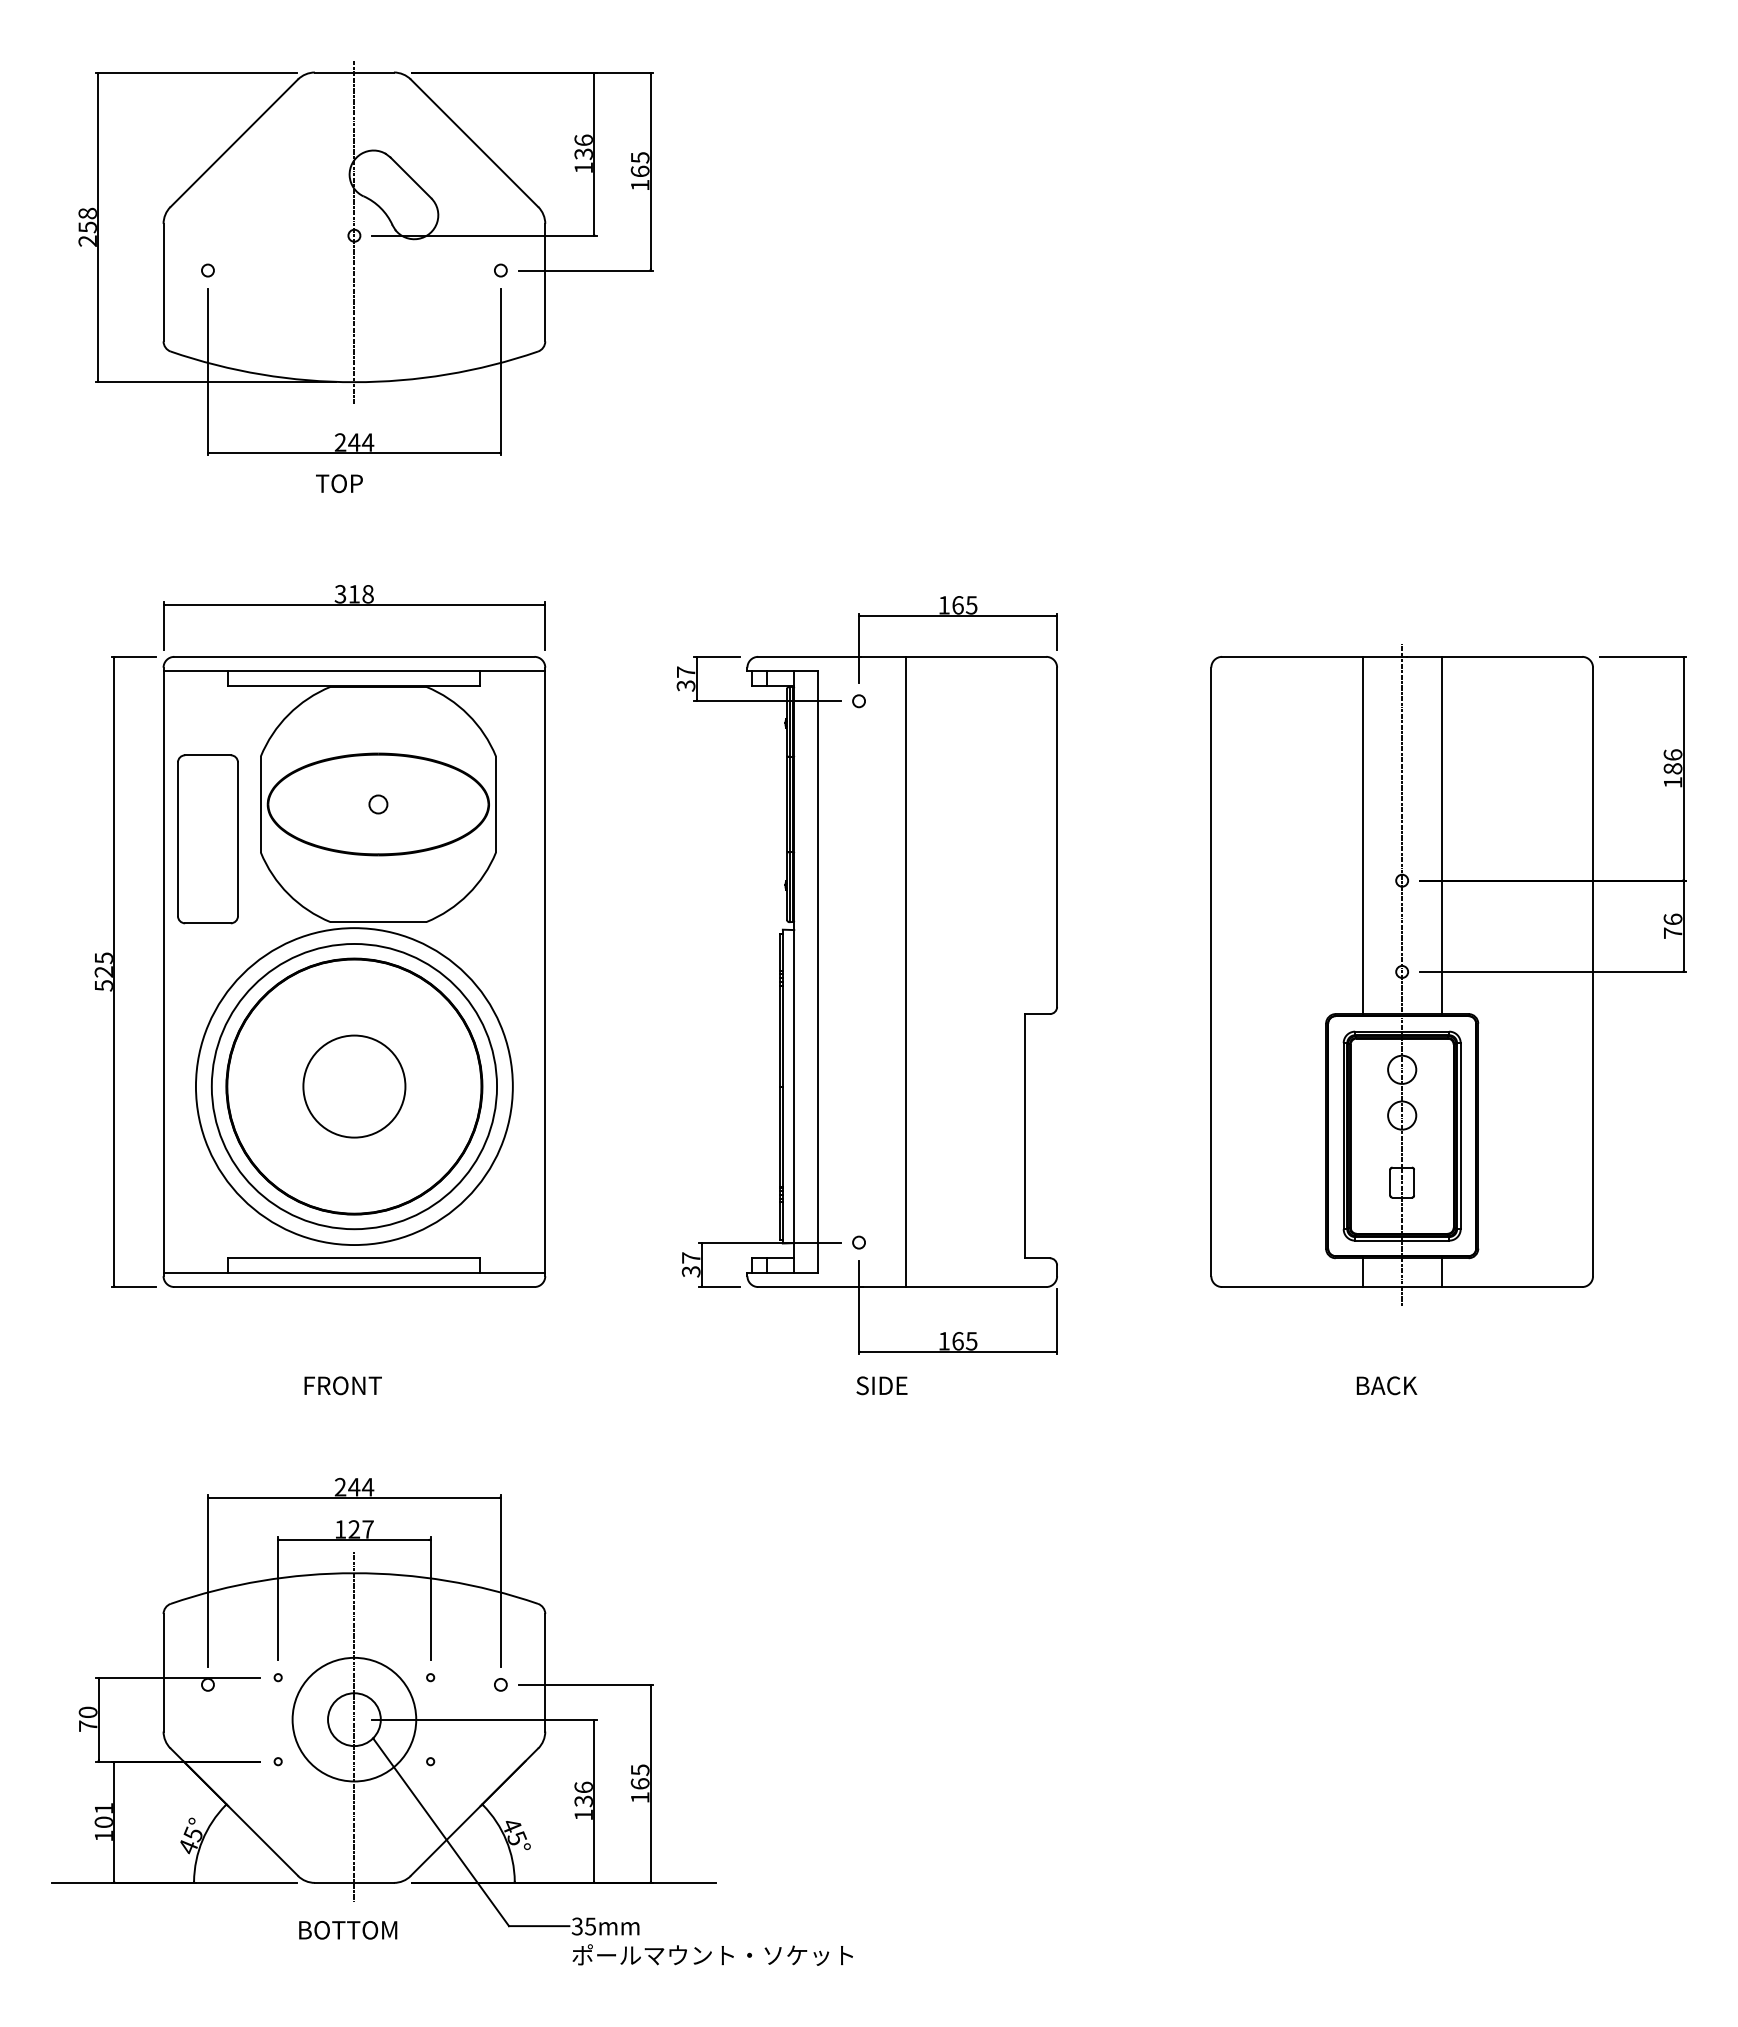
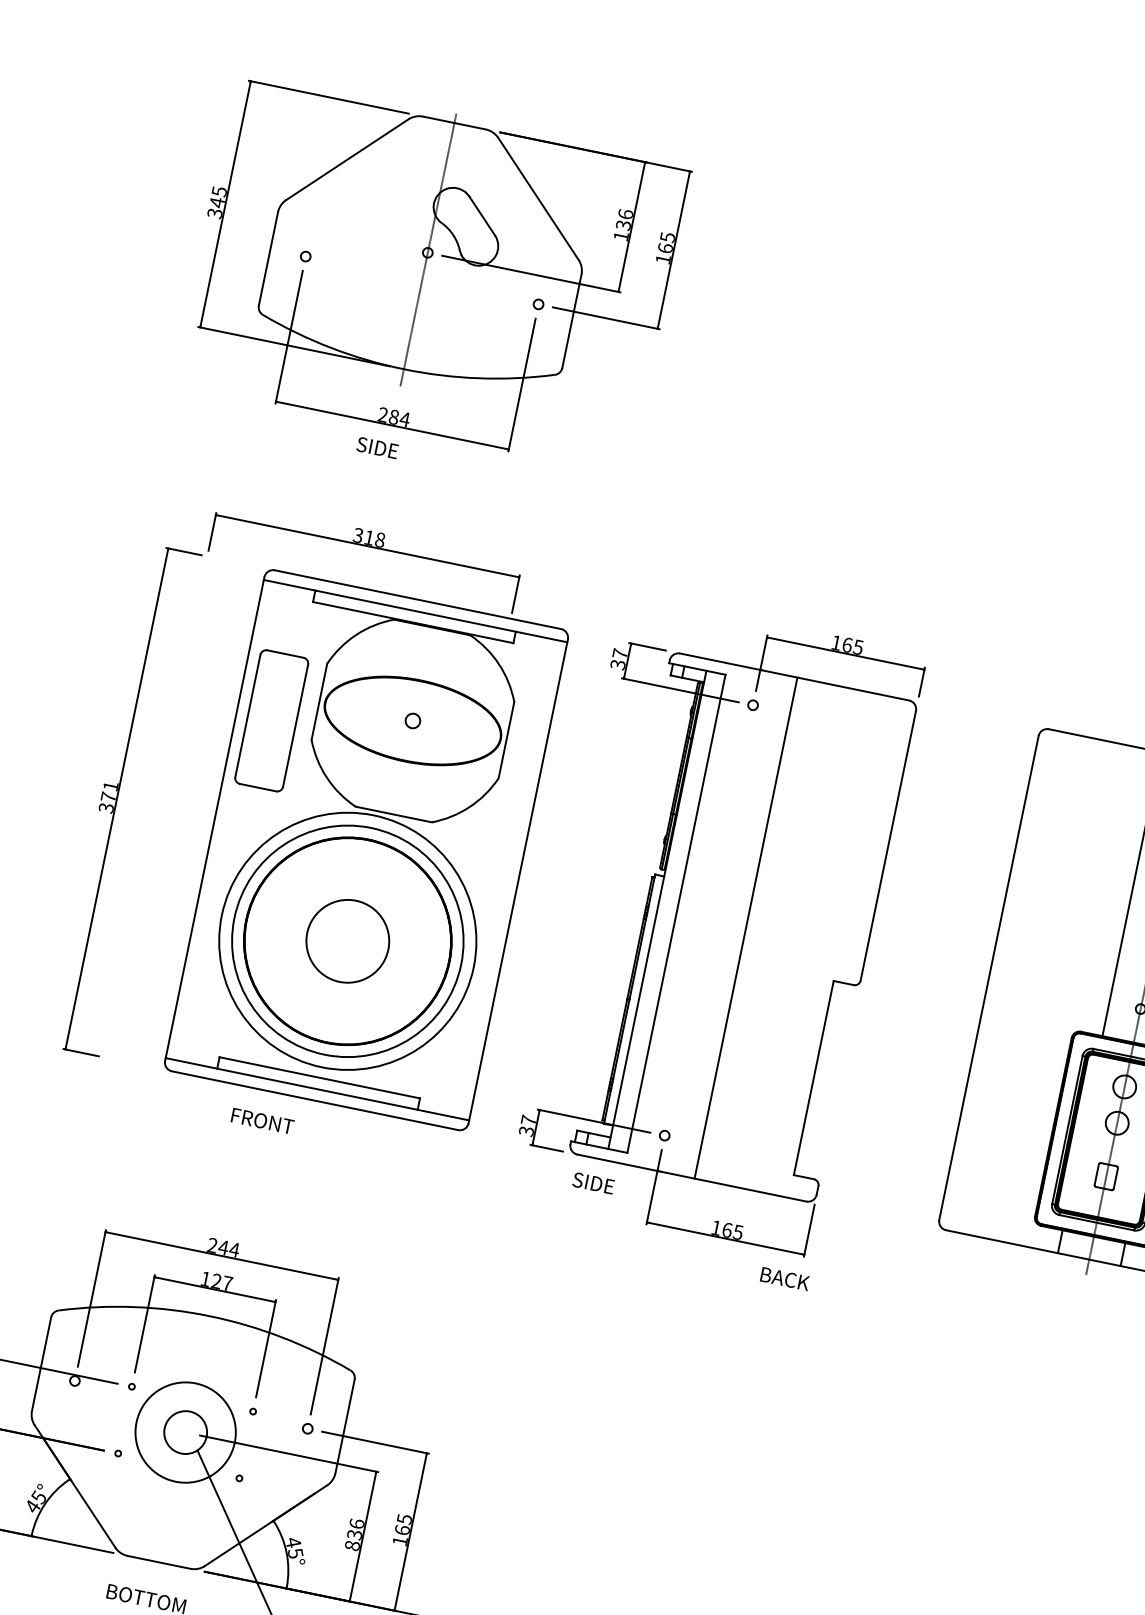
text: (87, 227) -> (216, 202), 258 -> 345
text: (354, 442) -> (394, 417), 244 -> 284
text: (341, 483) -> (377, 447), TOP -> SIDE
text: (103, 971) -> (108, 796), 525 -> 371
part: (354, 971) -> (366, 849), moved
text: (342, 1385) -> (262, 1120), moved
text: (881, 1385) -> (593, 1183), moved
text: (1386, 1385) -> (784, 1278), moved
line: (354, 1726) -> (184, 1438), removed
text: (583, 1814) -> (352, 1545), 136 -> 836

